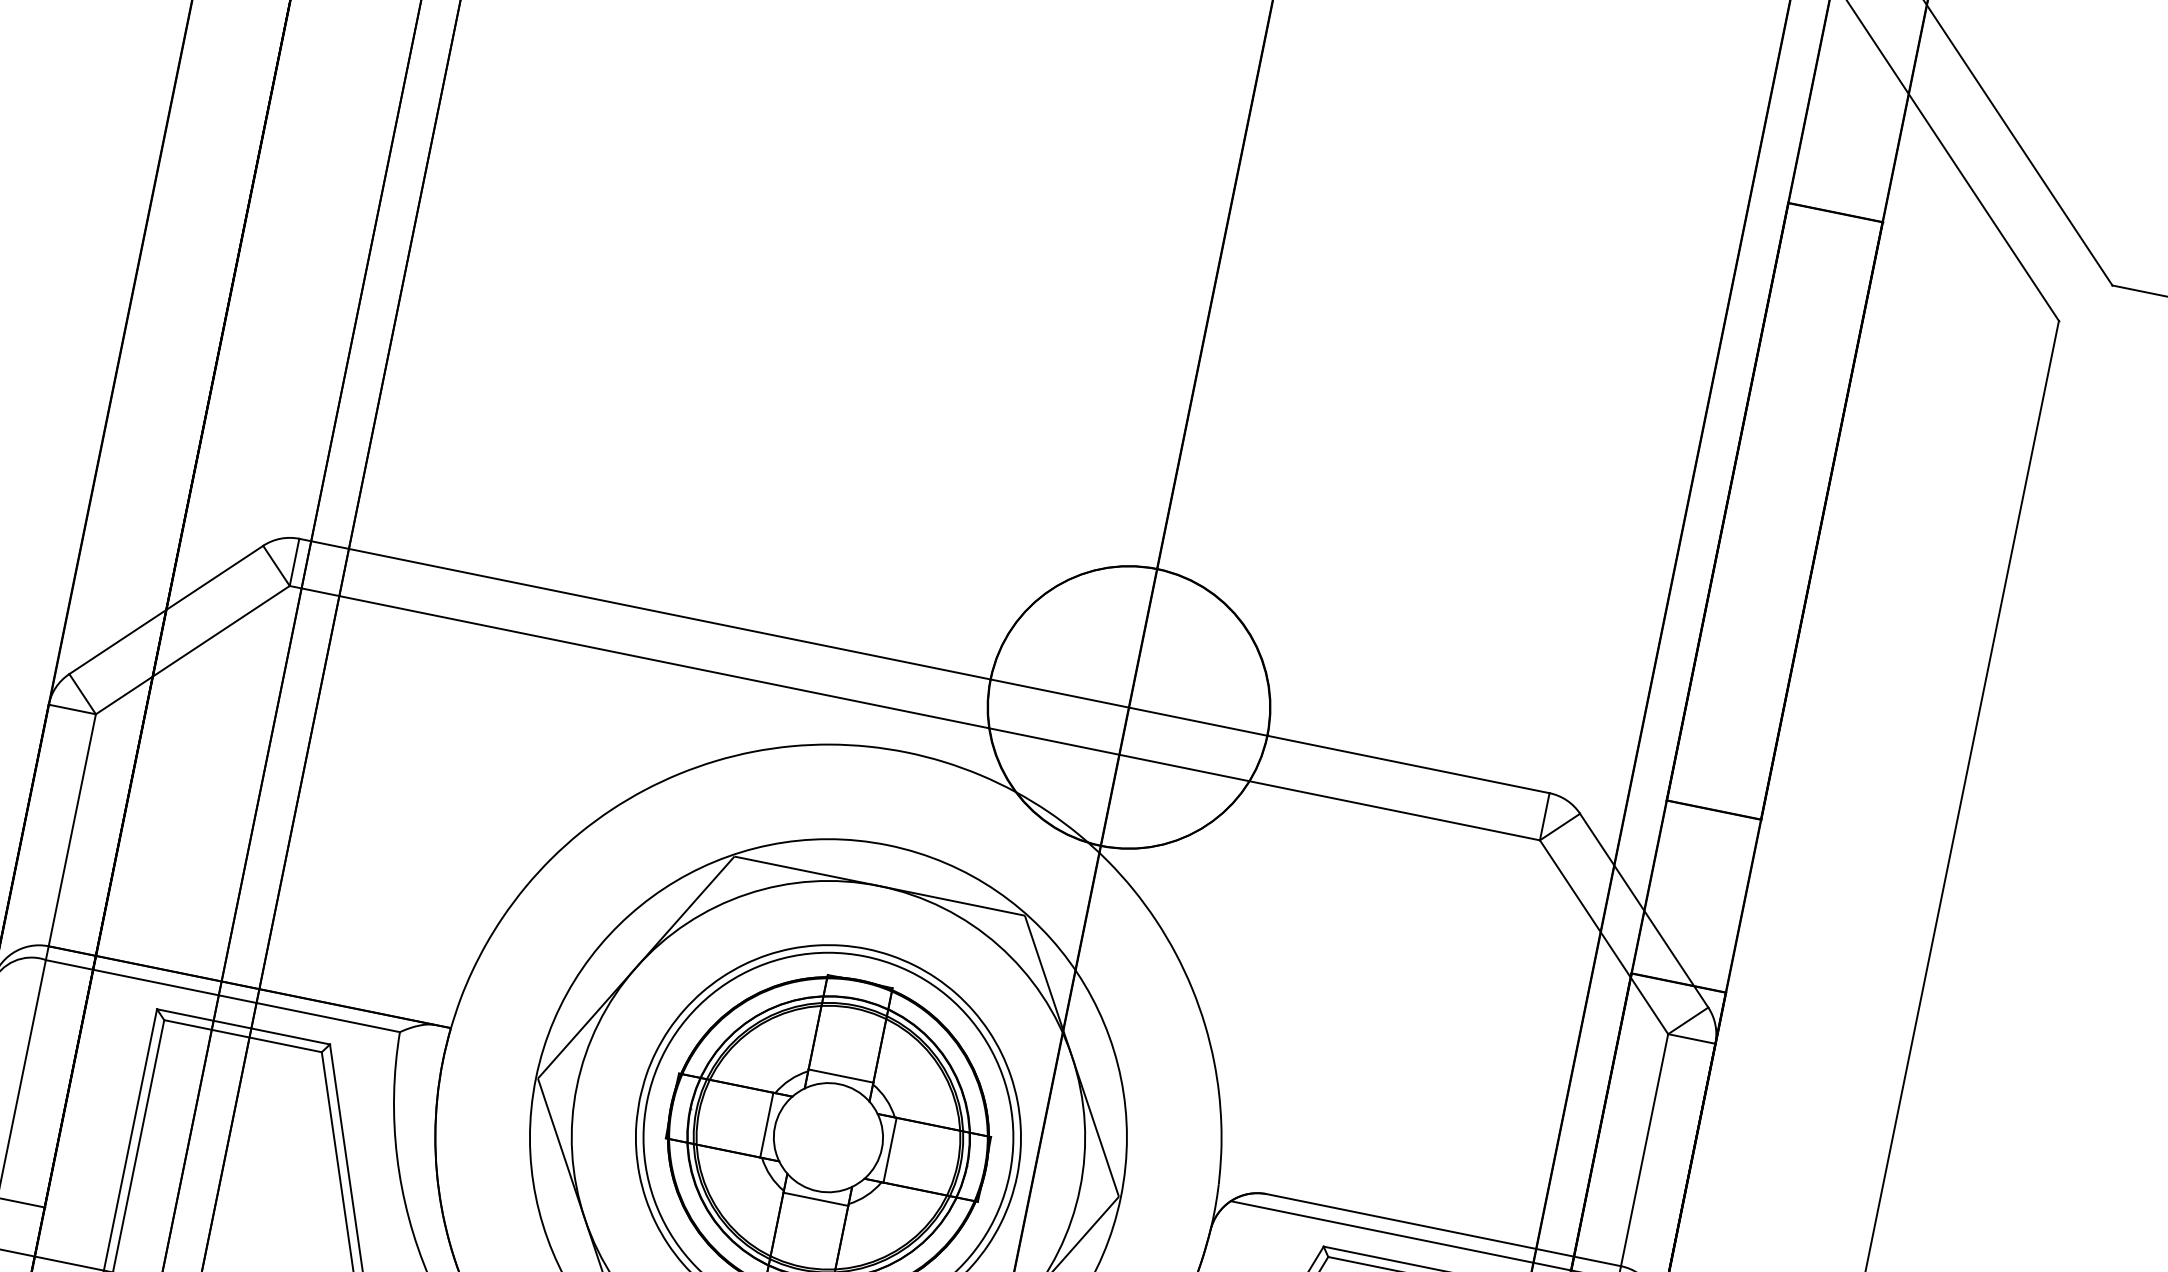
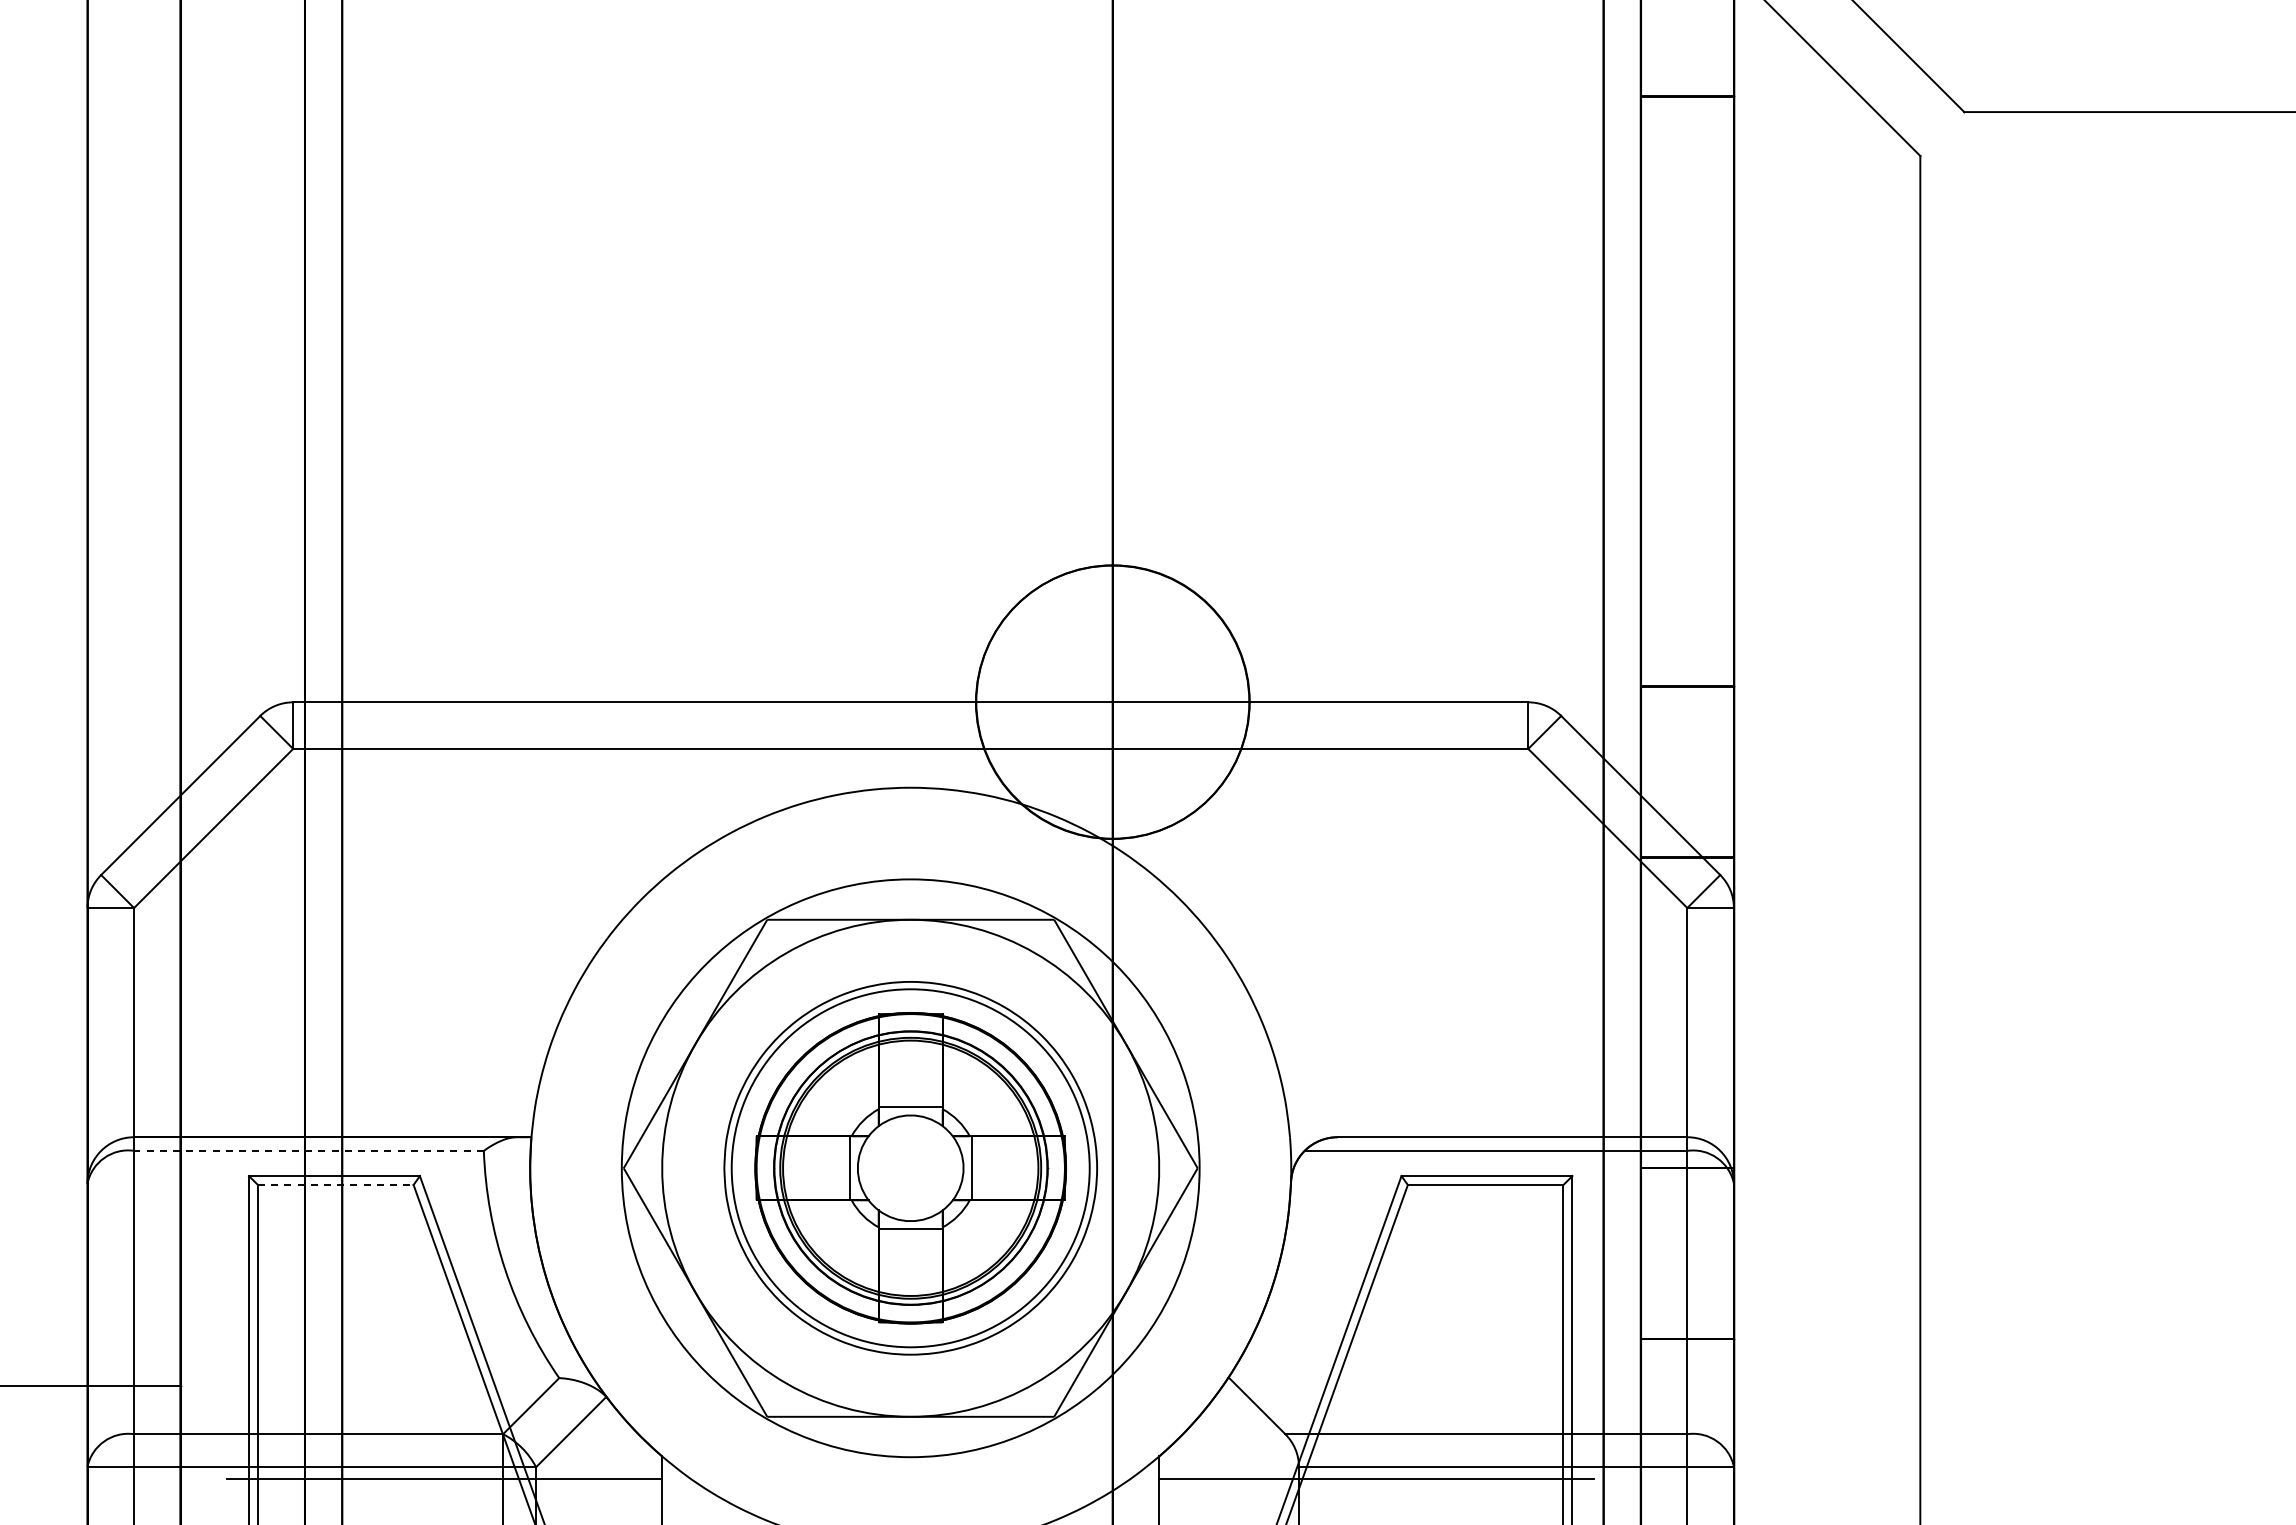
line: (222, 995) -> (308, 1150), solid -> dashed
line: (242, 1036) -> (335, 1185), solid -> dashed

